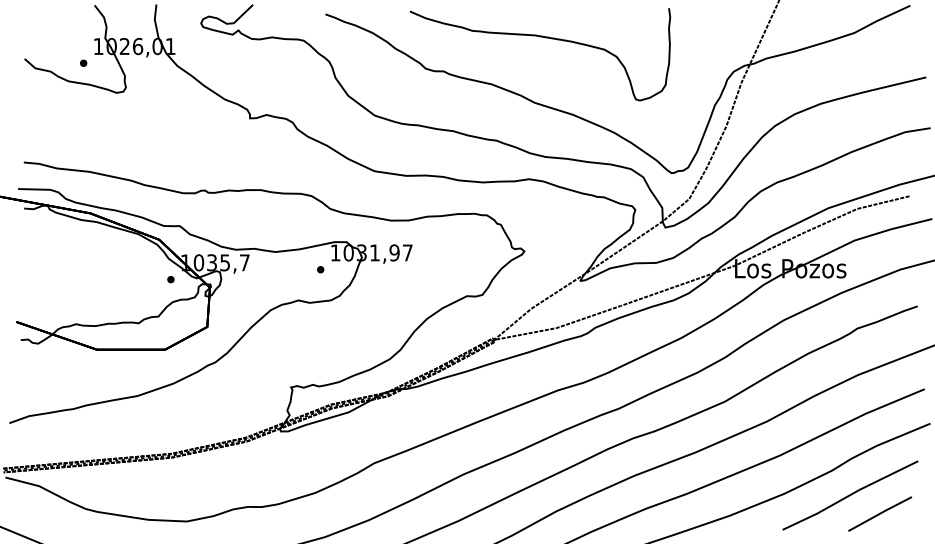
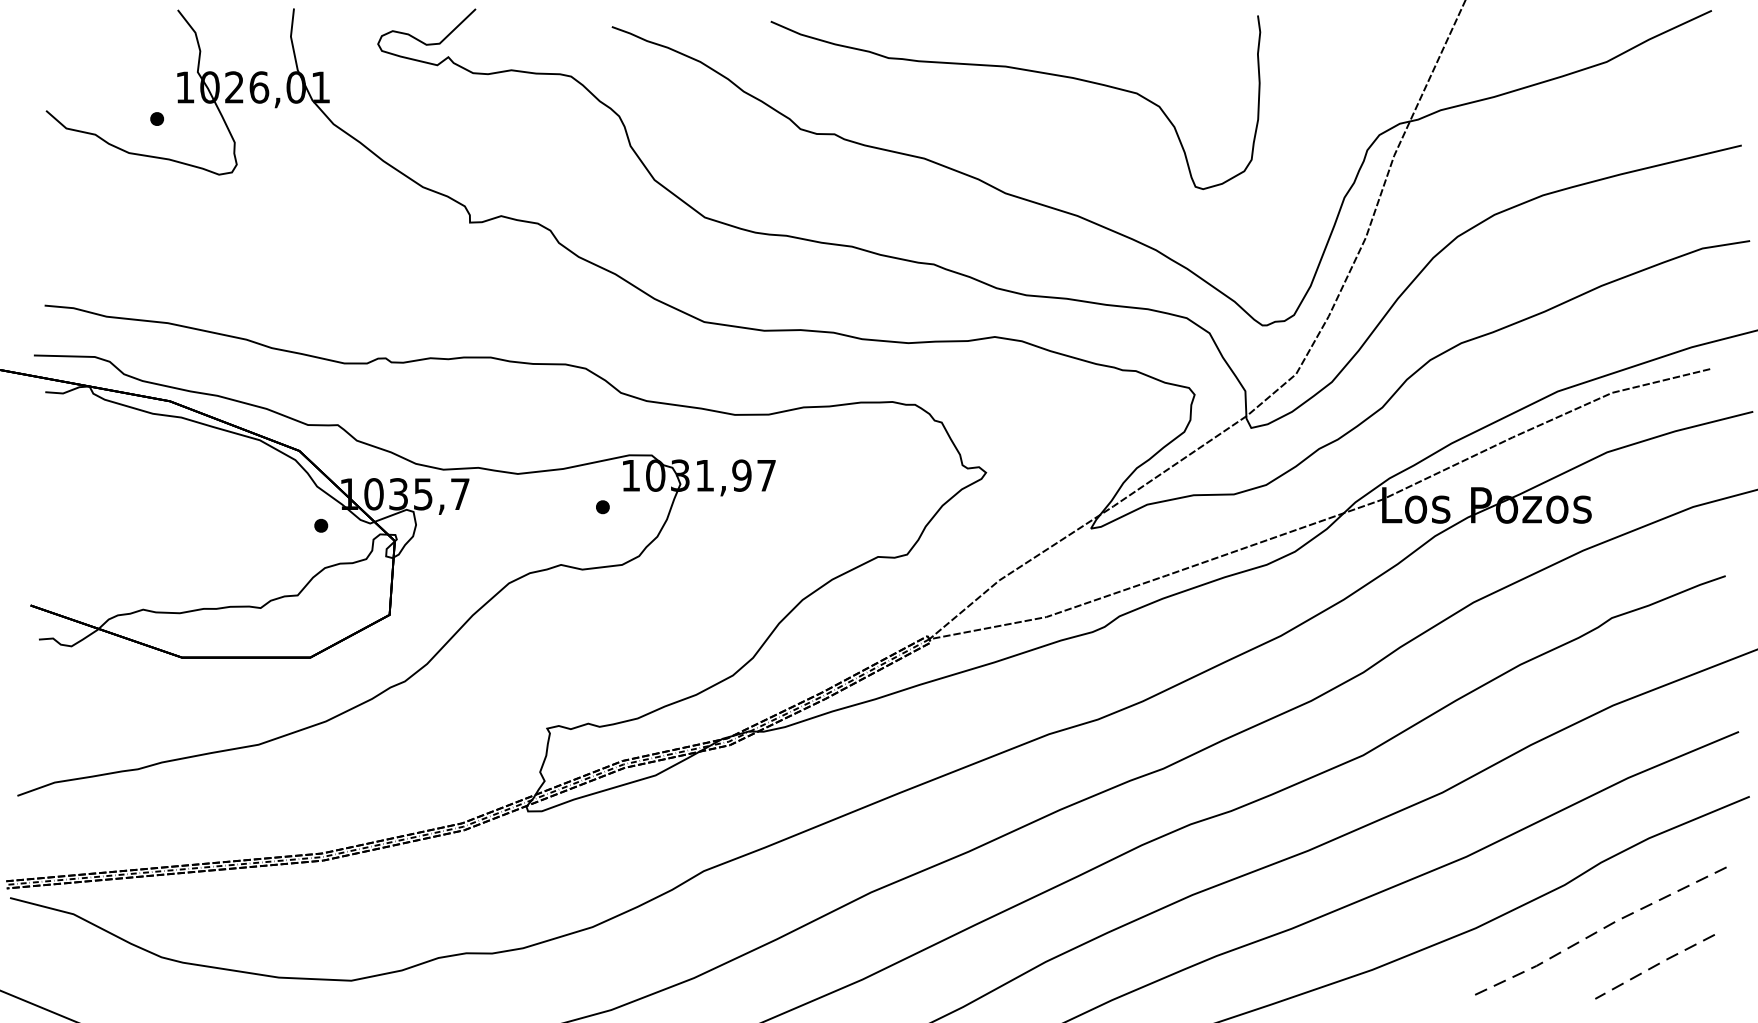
line: (850, 495) -> (1599, 931), solid -> dashed
line: (880, 513) -> (1655, 965), solid -> dashed

